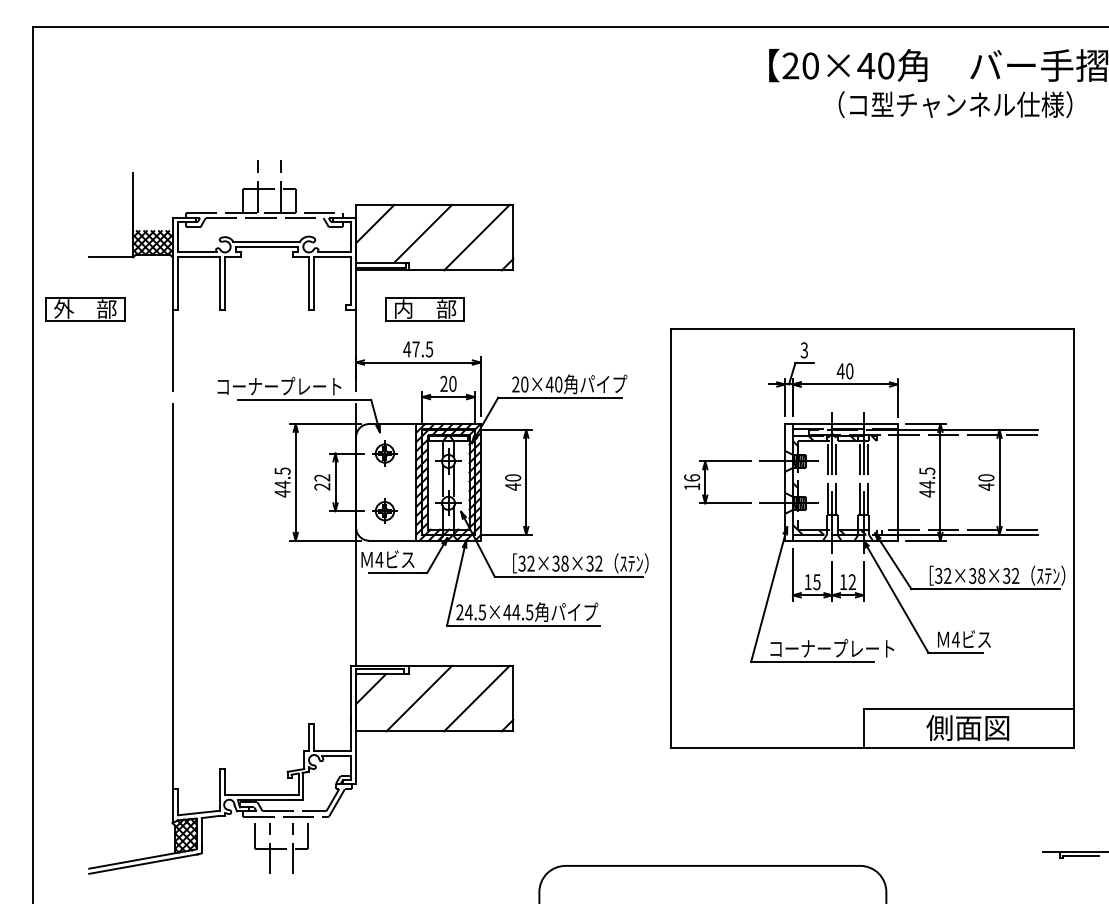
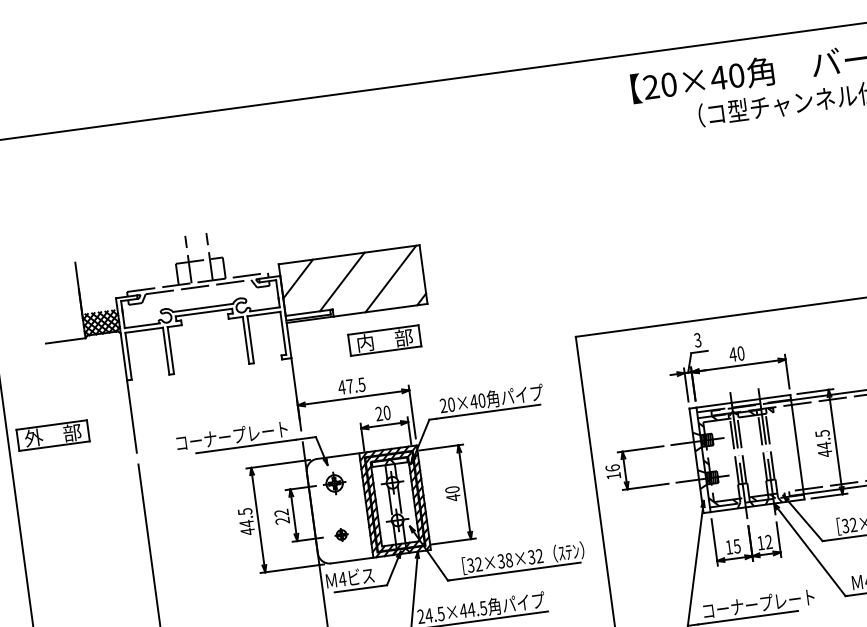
part: (85, 309) -> (53, 435), moved
part: (424, 309) -> (384, 340), moved
part: (384, 510) -> (341, 534), size x0.6

